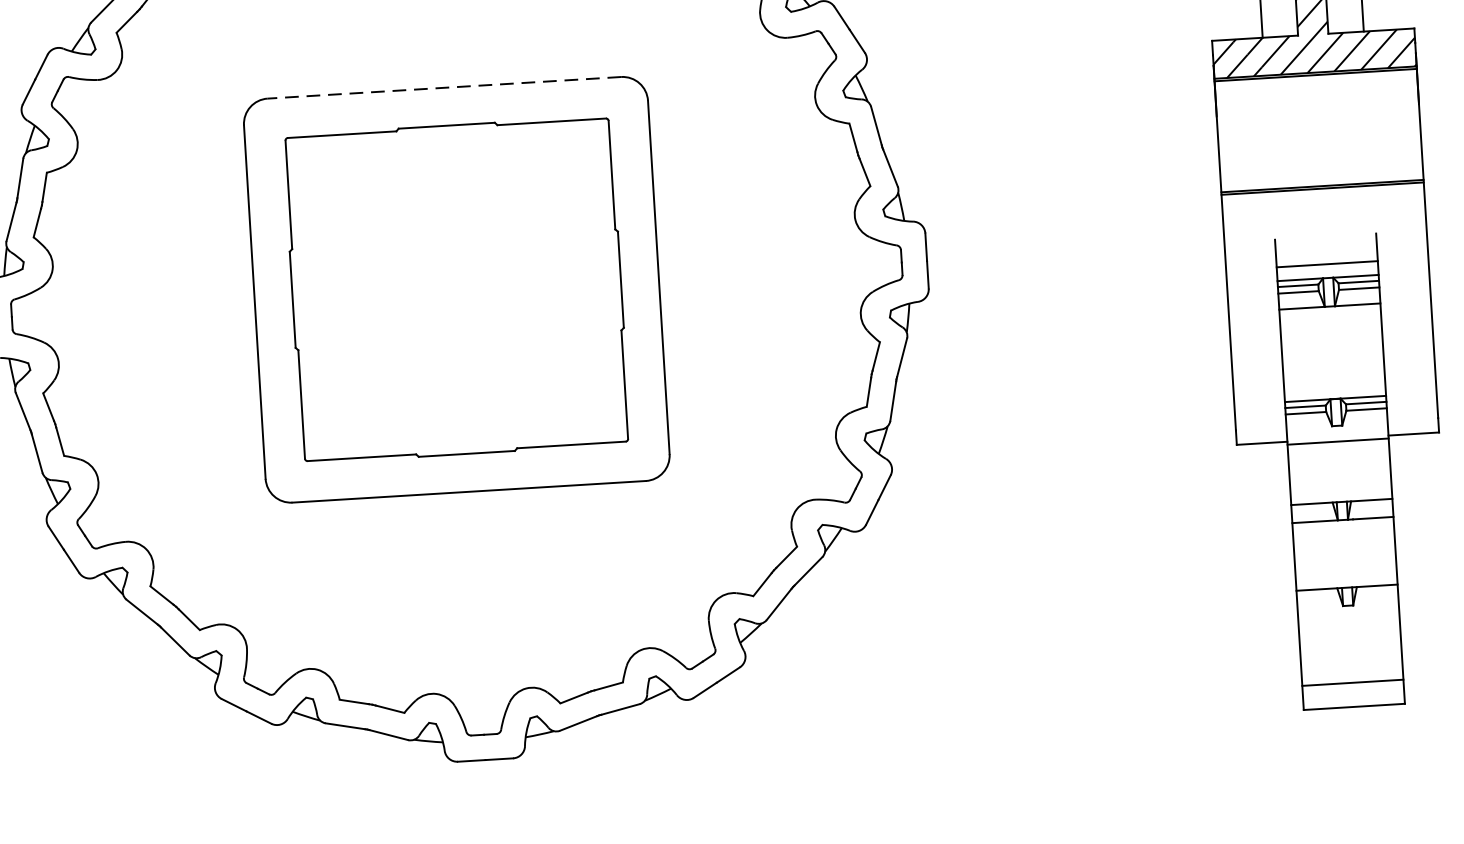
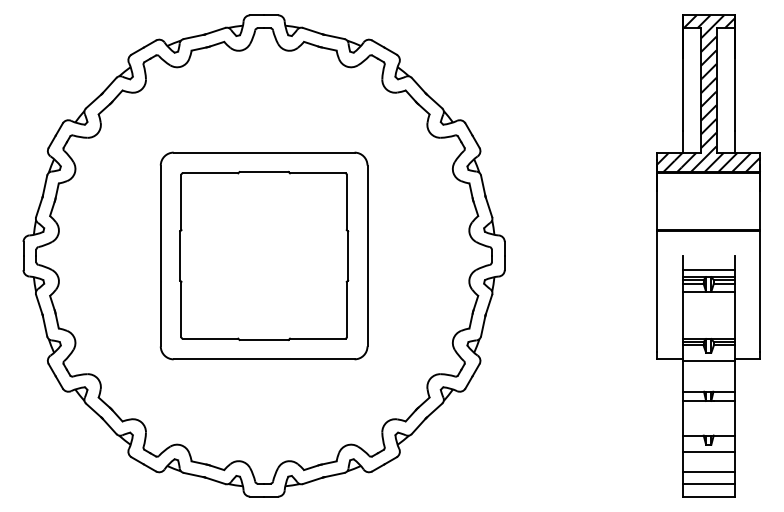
line: (443, 87) -> (263, 152), dashed -> solid
line: (1348, 618) -> (708, 451), added
line: (1351, 659) -> (708, 472), added

